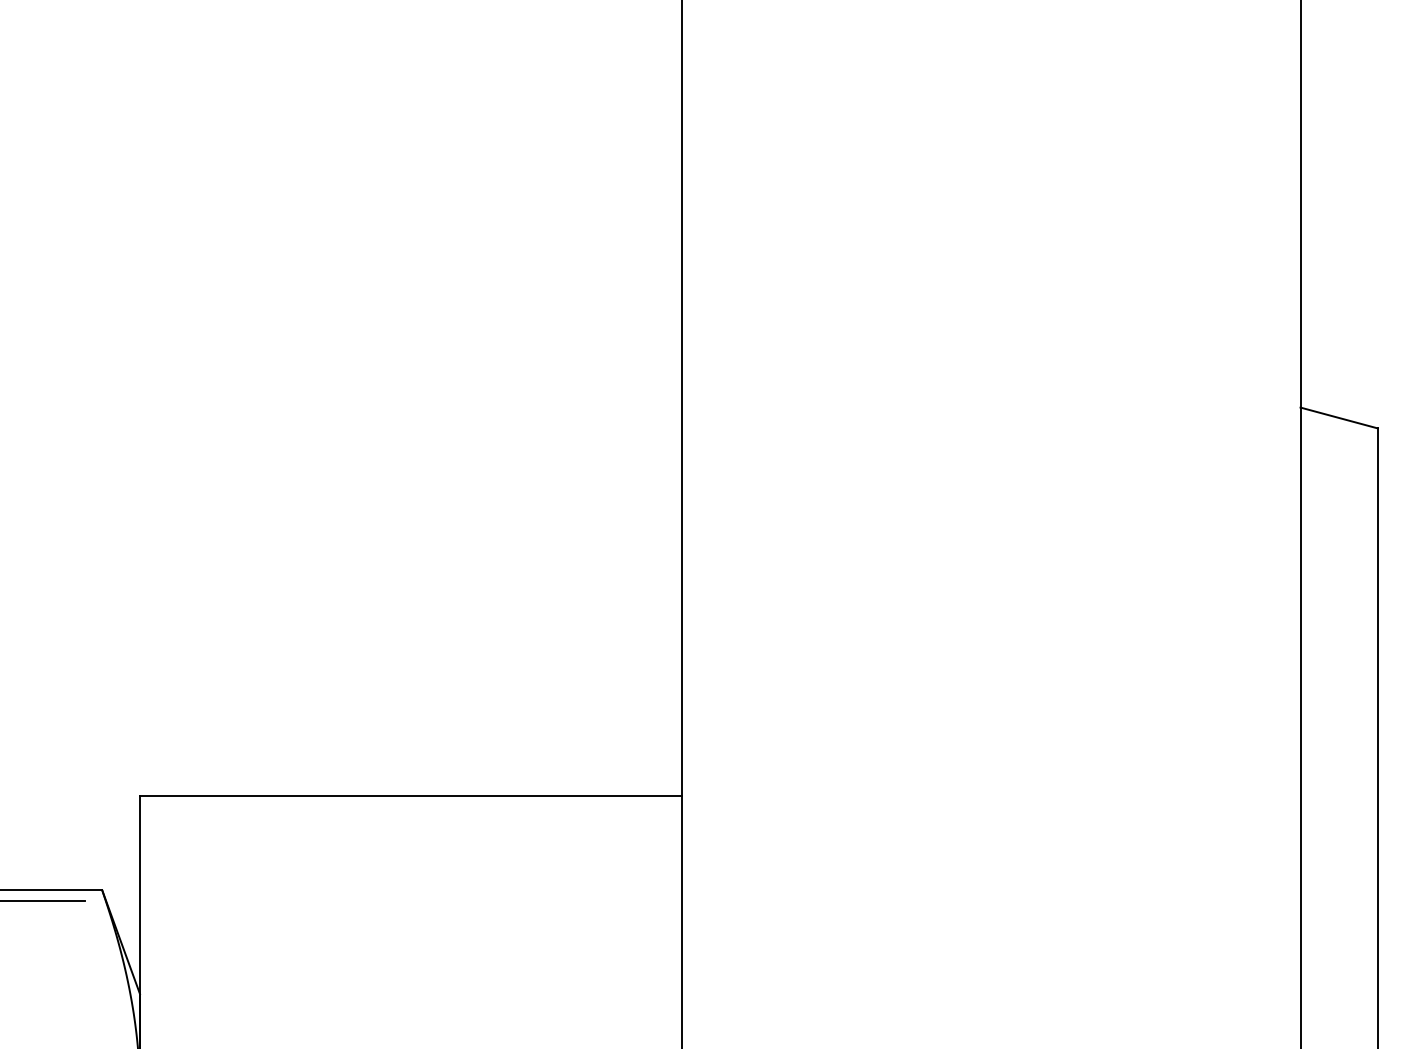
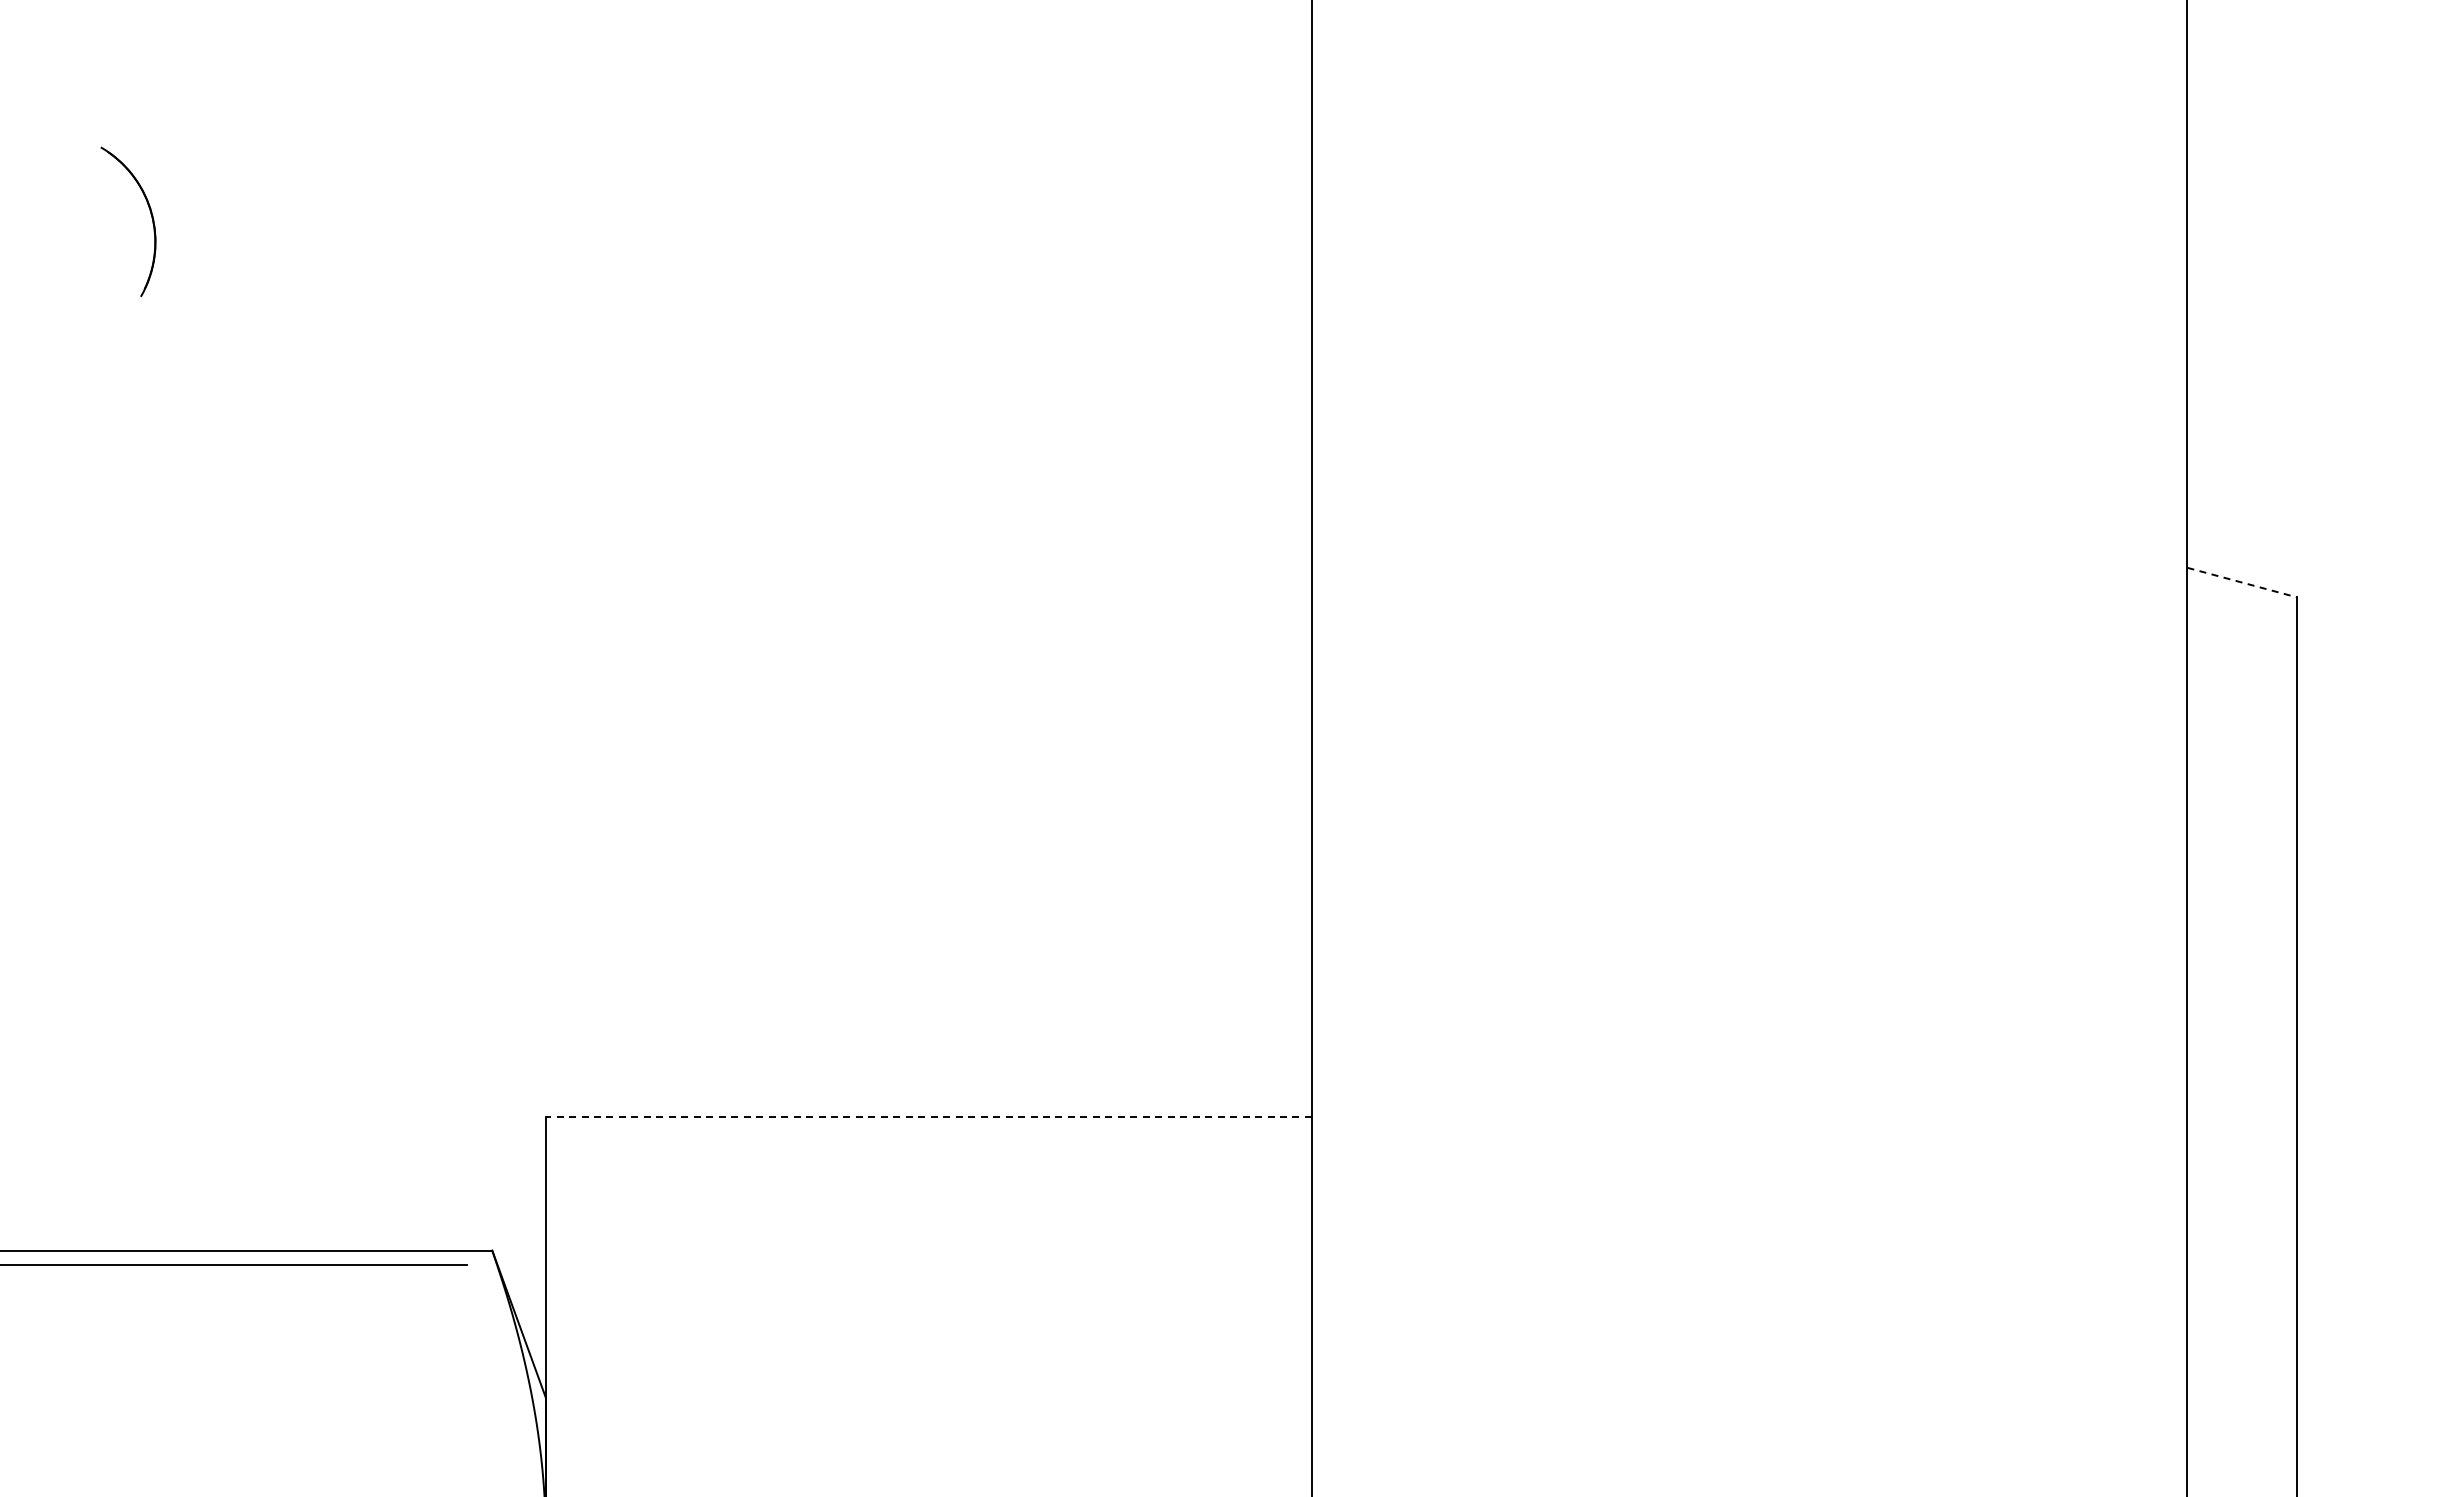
line: (1339, 417) -> (2242, 582), solid -> dashed
line: (410, 796) -> (928, 1117), solid -> dashed

